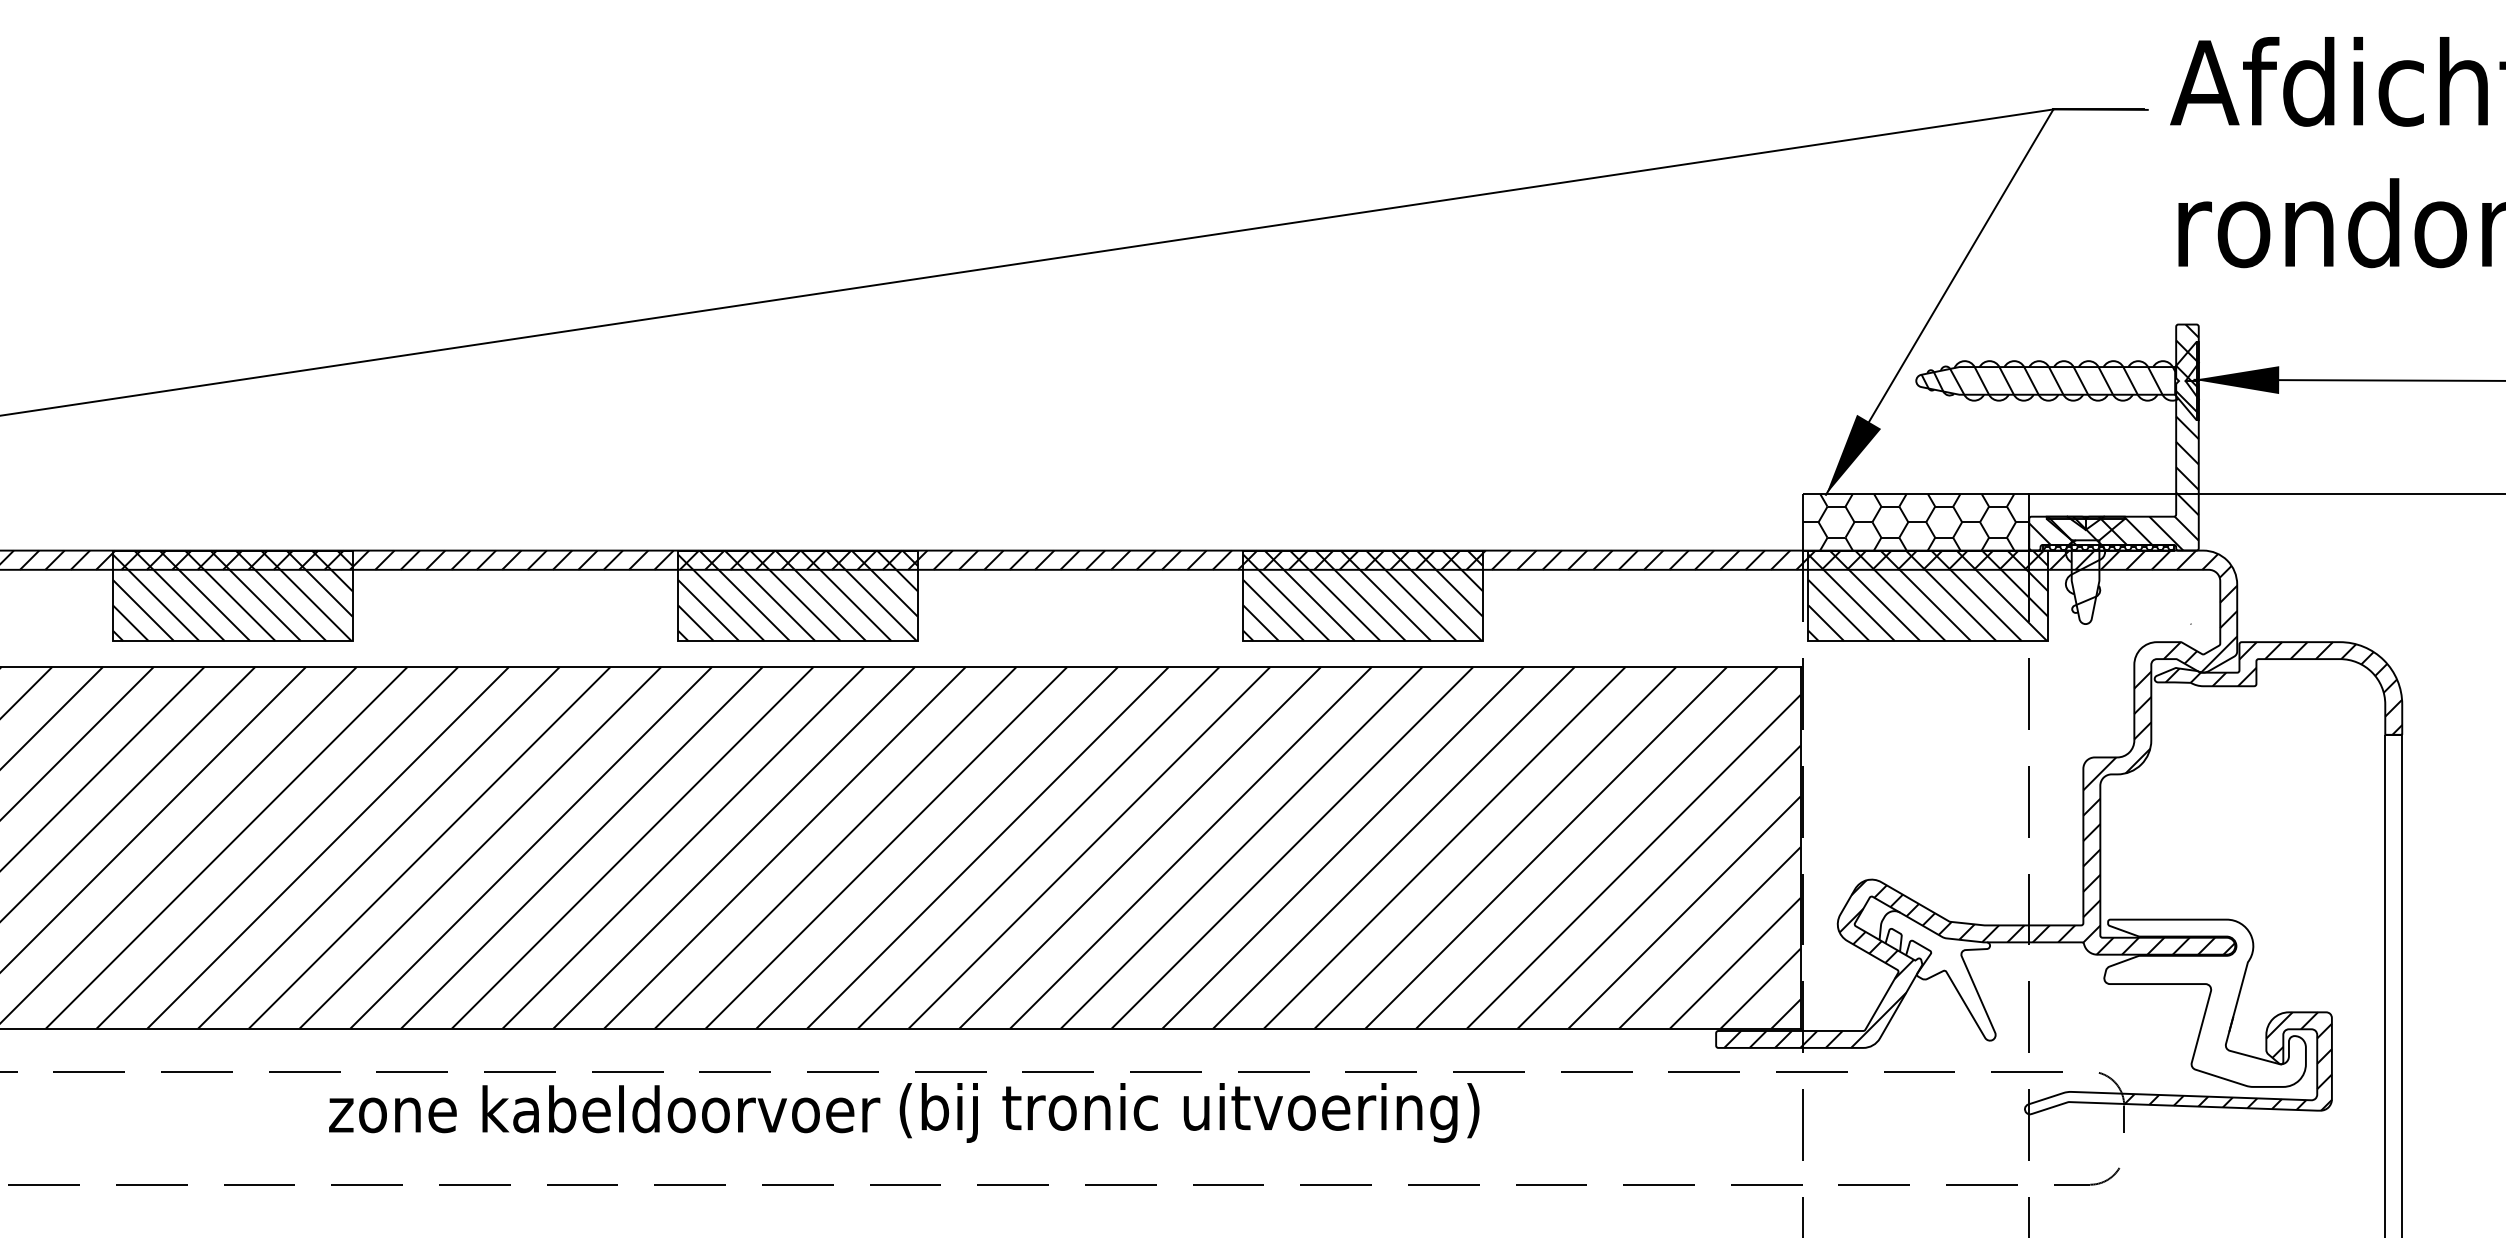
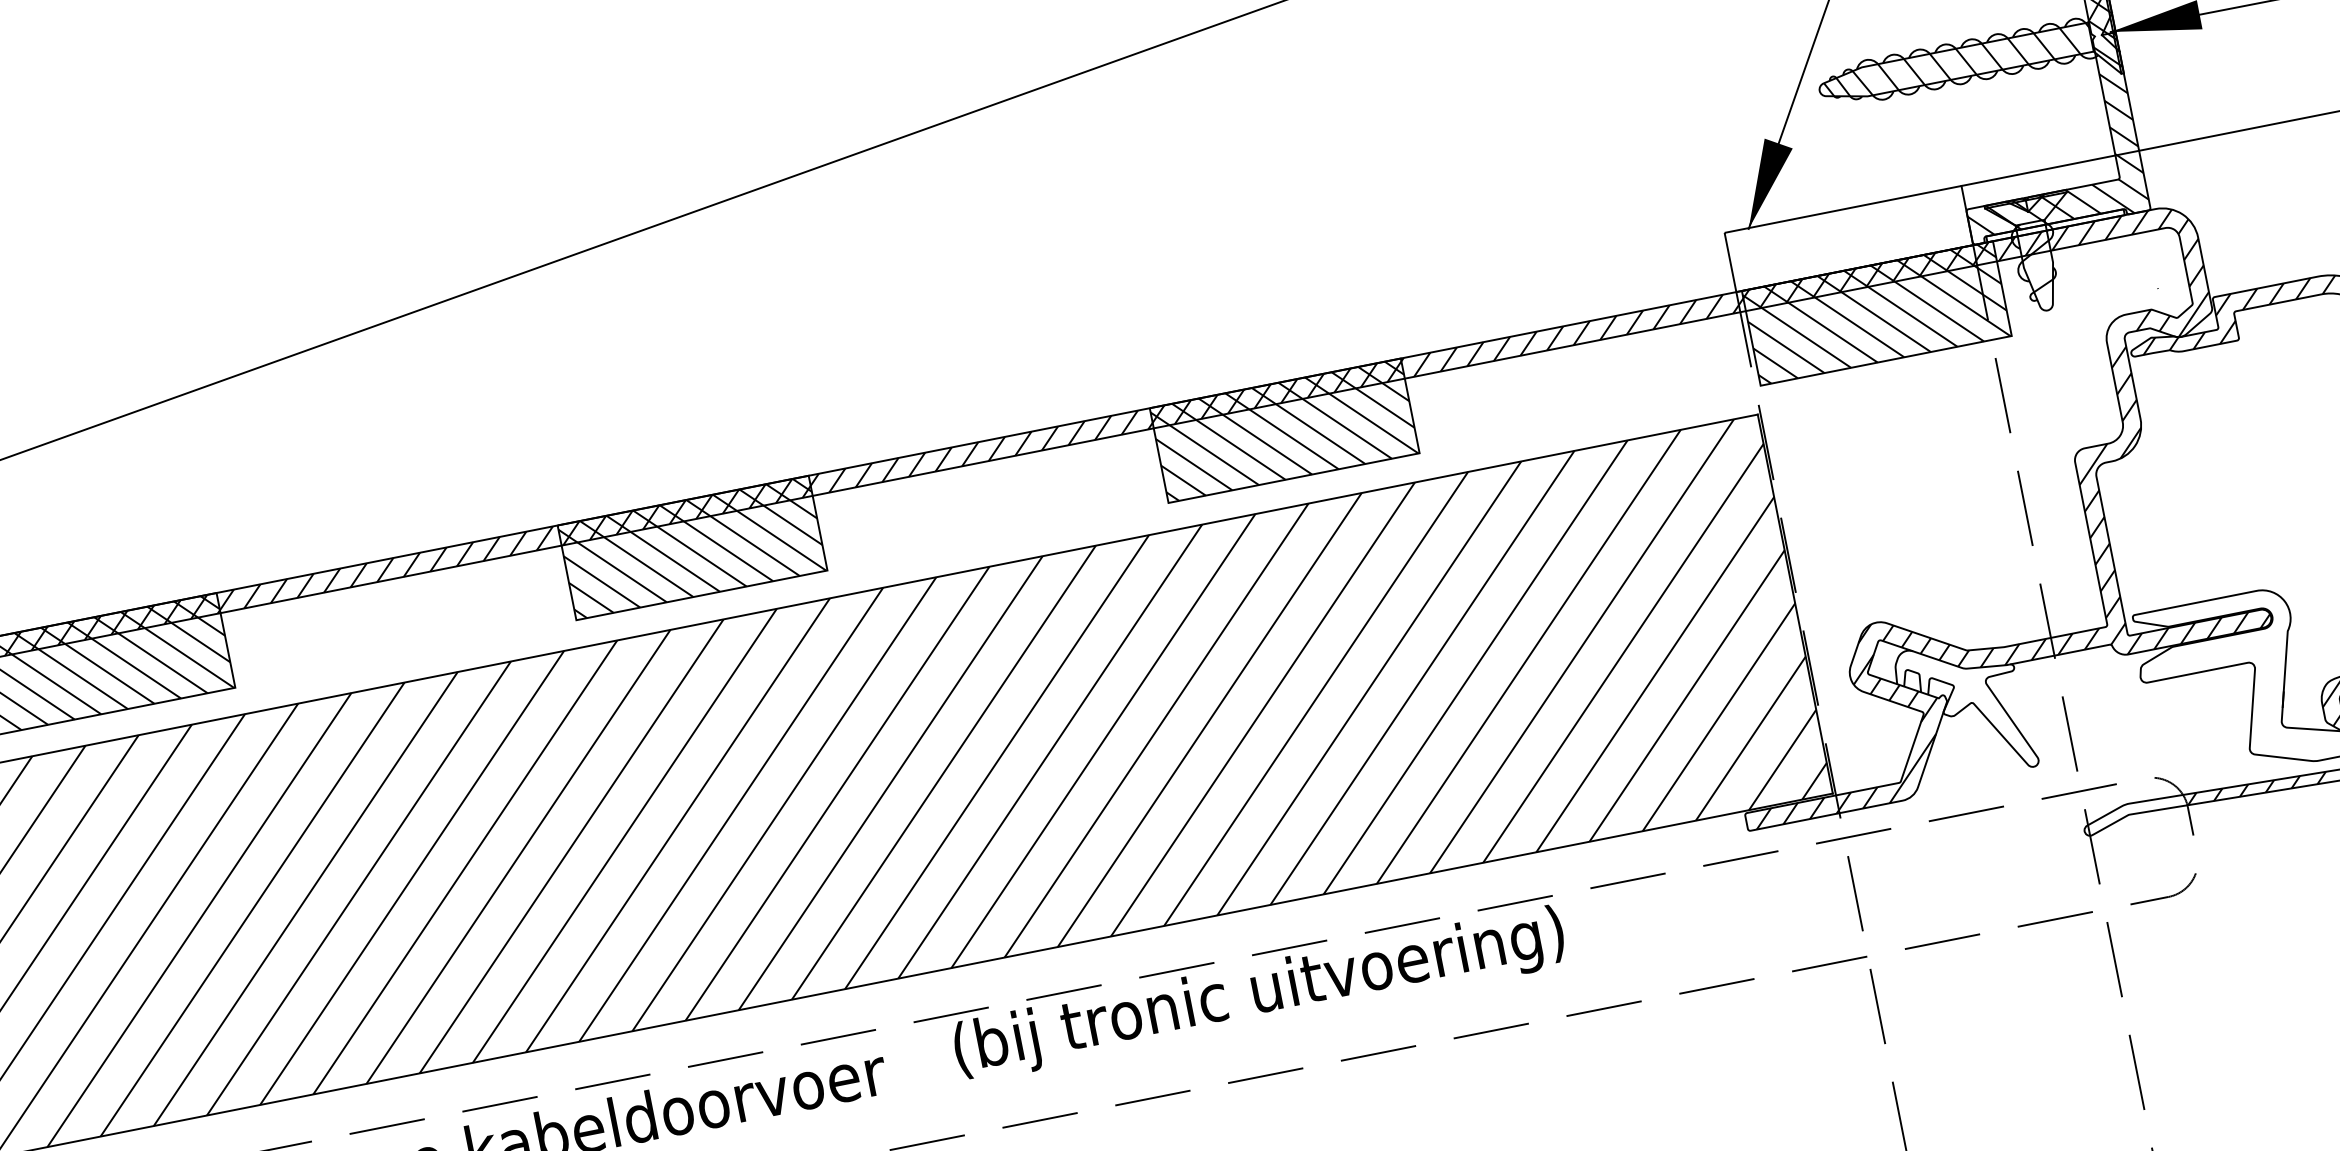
hatch: (1916, 522) -> (1849, 239), removed
hatch: (2107, 547) -> (2054, 225), removed
text: (1189, 1112) -> (1259, 993), moved

